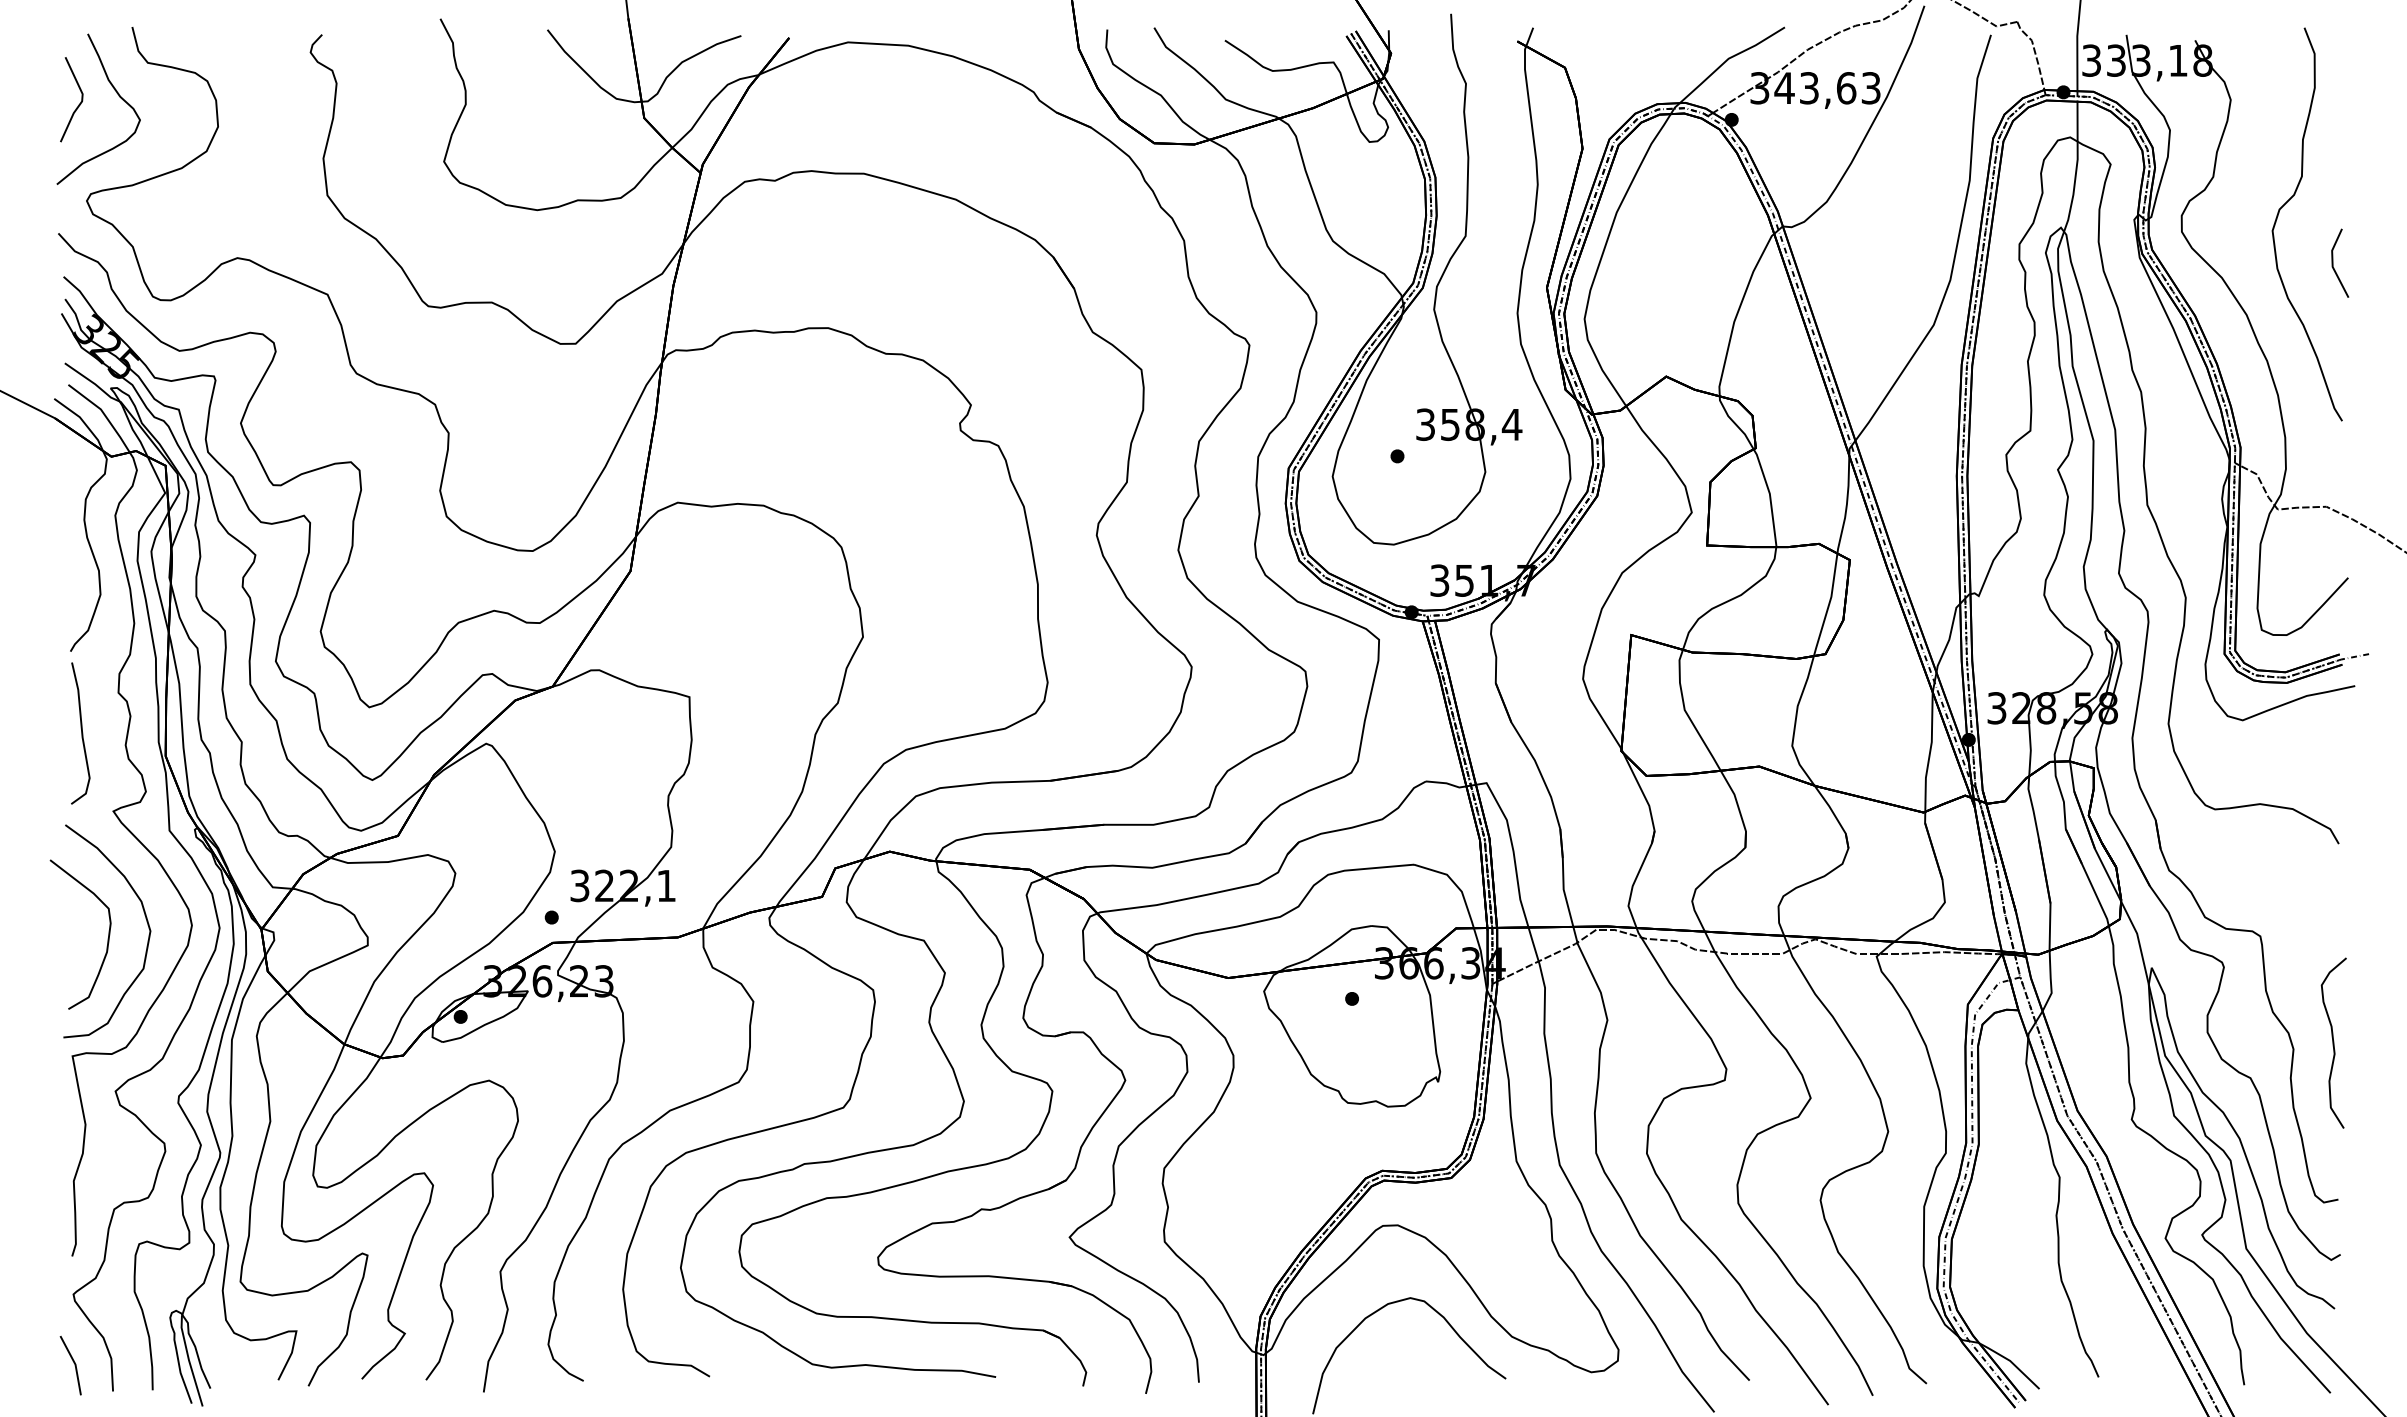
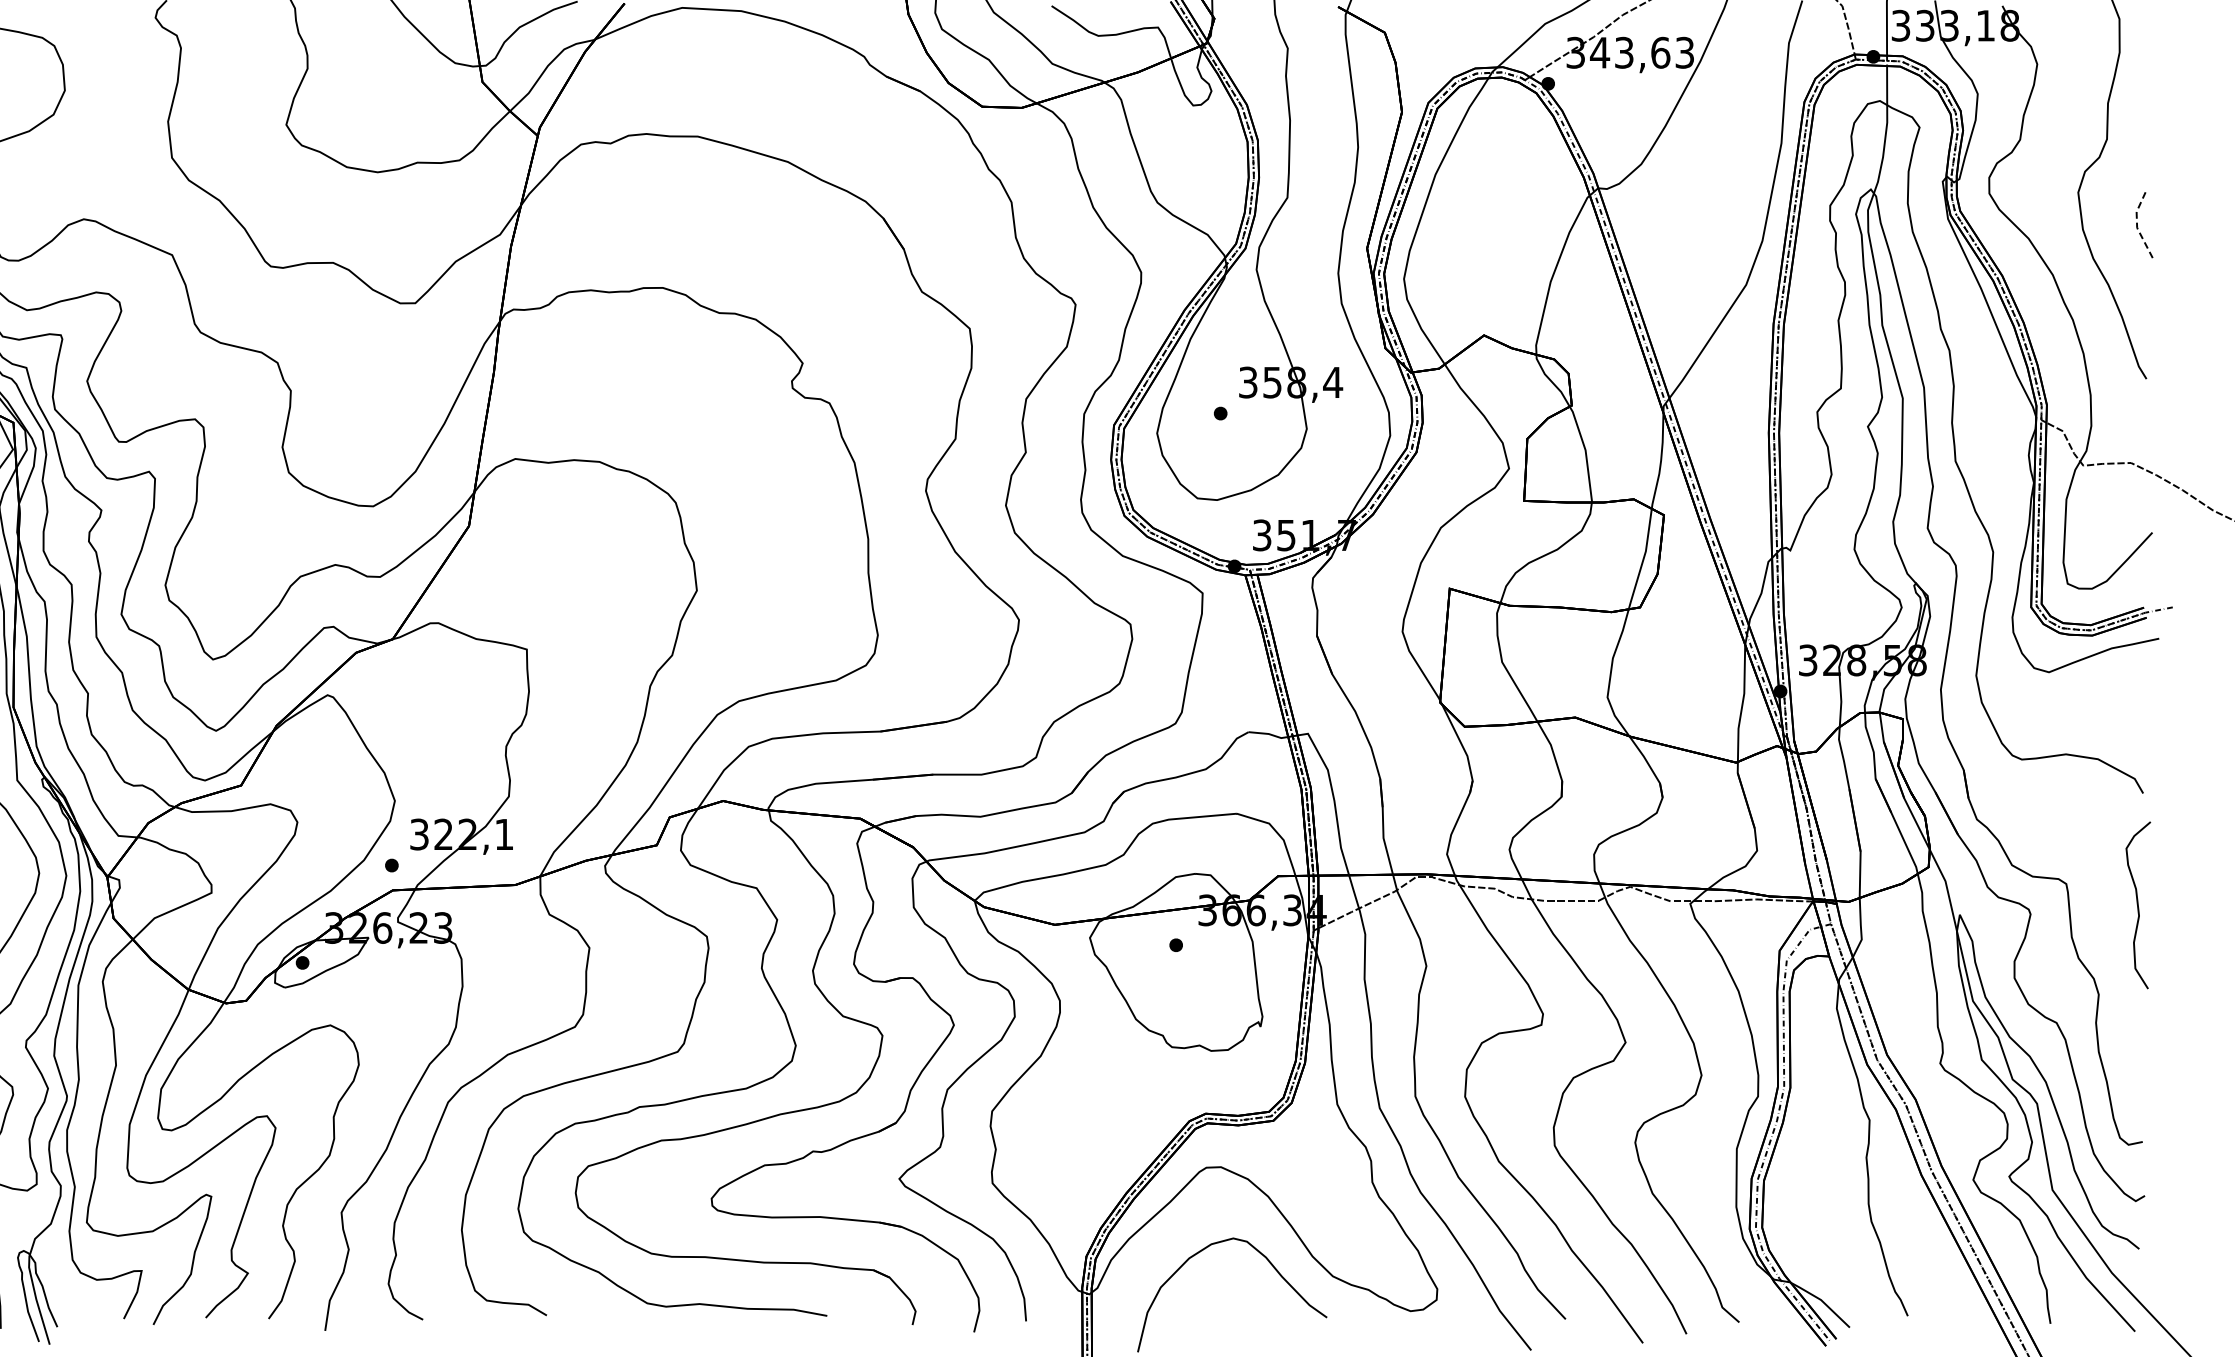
line: (2332, 264) -> (2136, 225), solid -> dashed
curve: (2333, 1042) -> (2137, 904), moved

